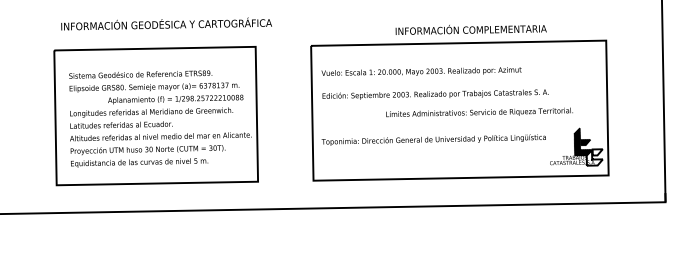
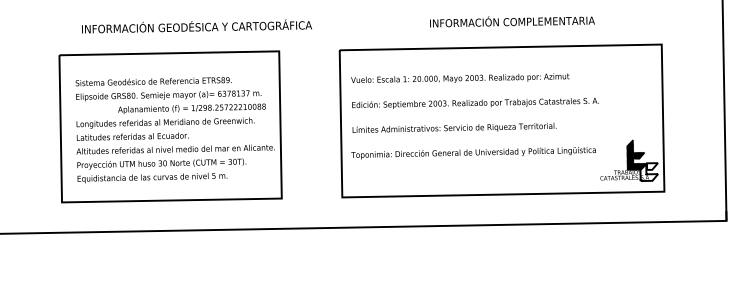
text: (166, 24) -> (196, 26), moved
text: (471, 29) -> (512, 21), moved
text: (479, 112) -> (454, 127), moved

